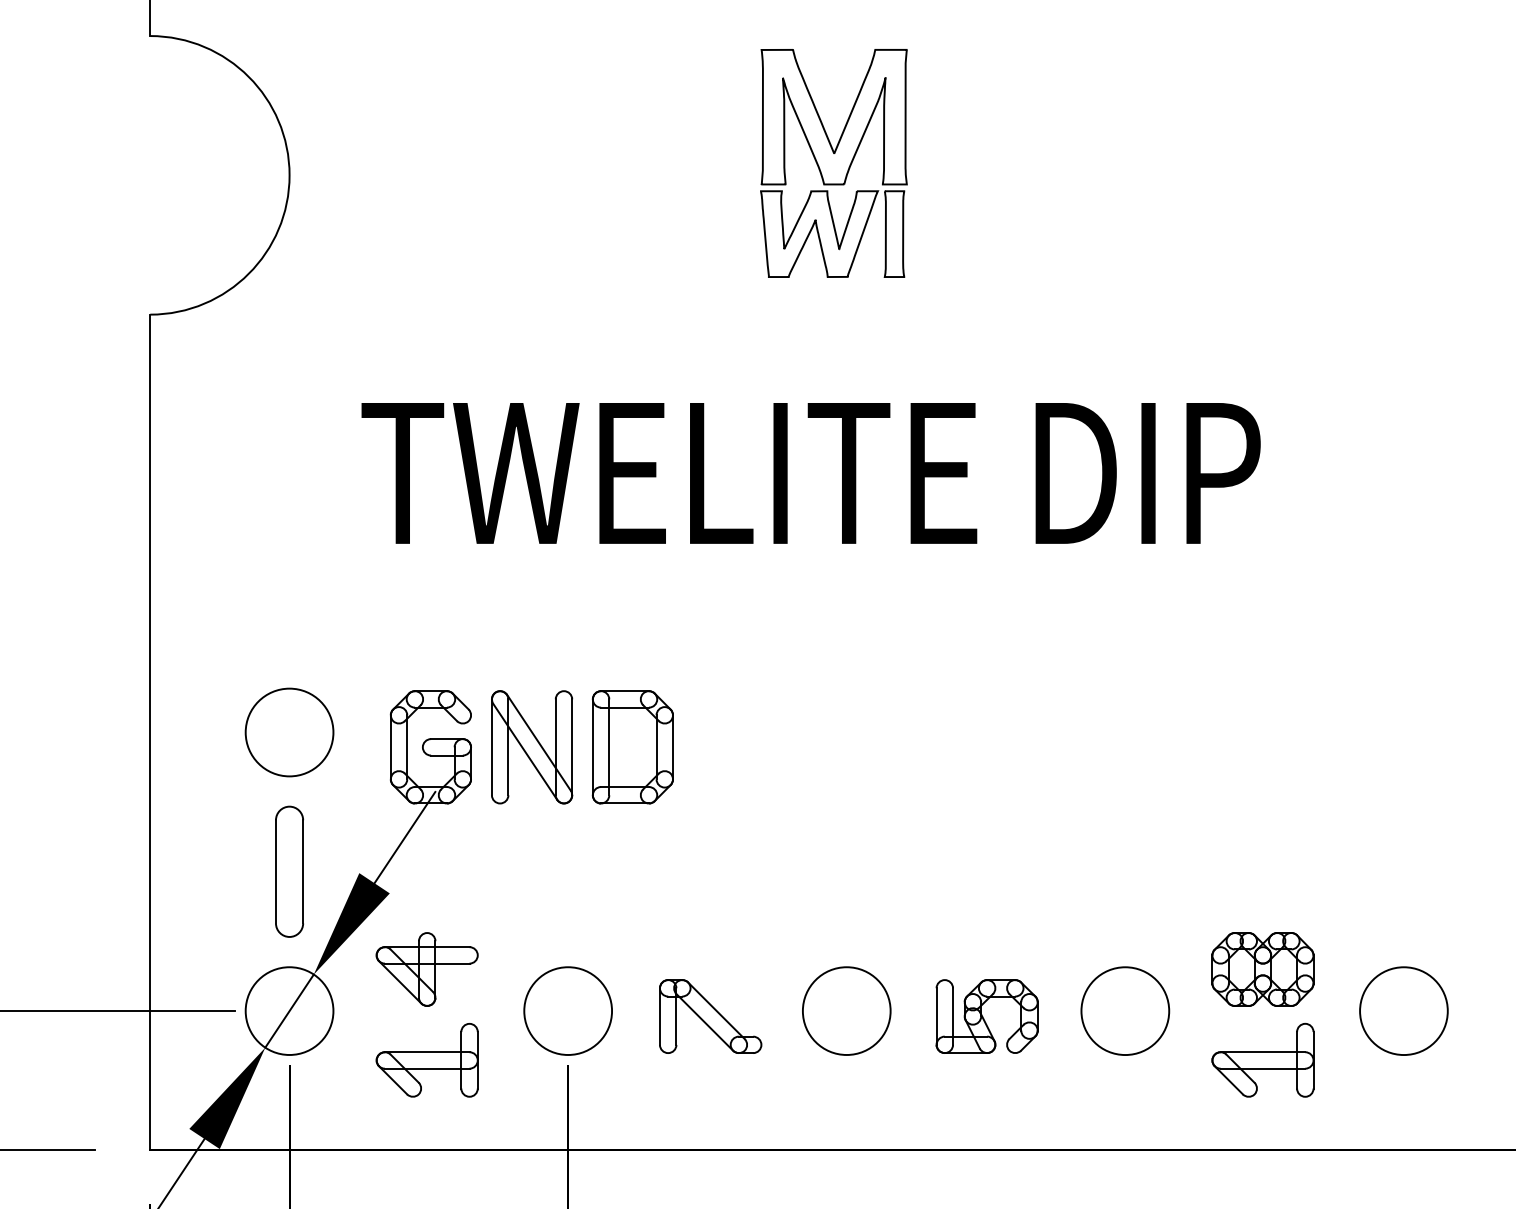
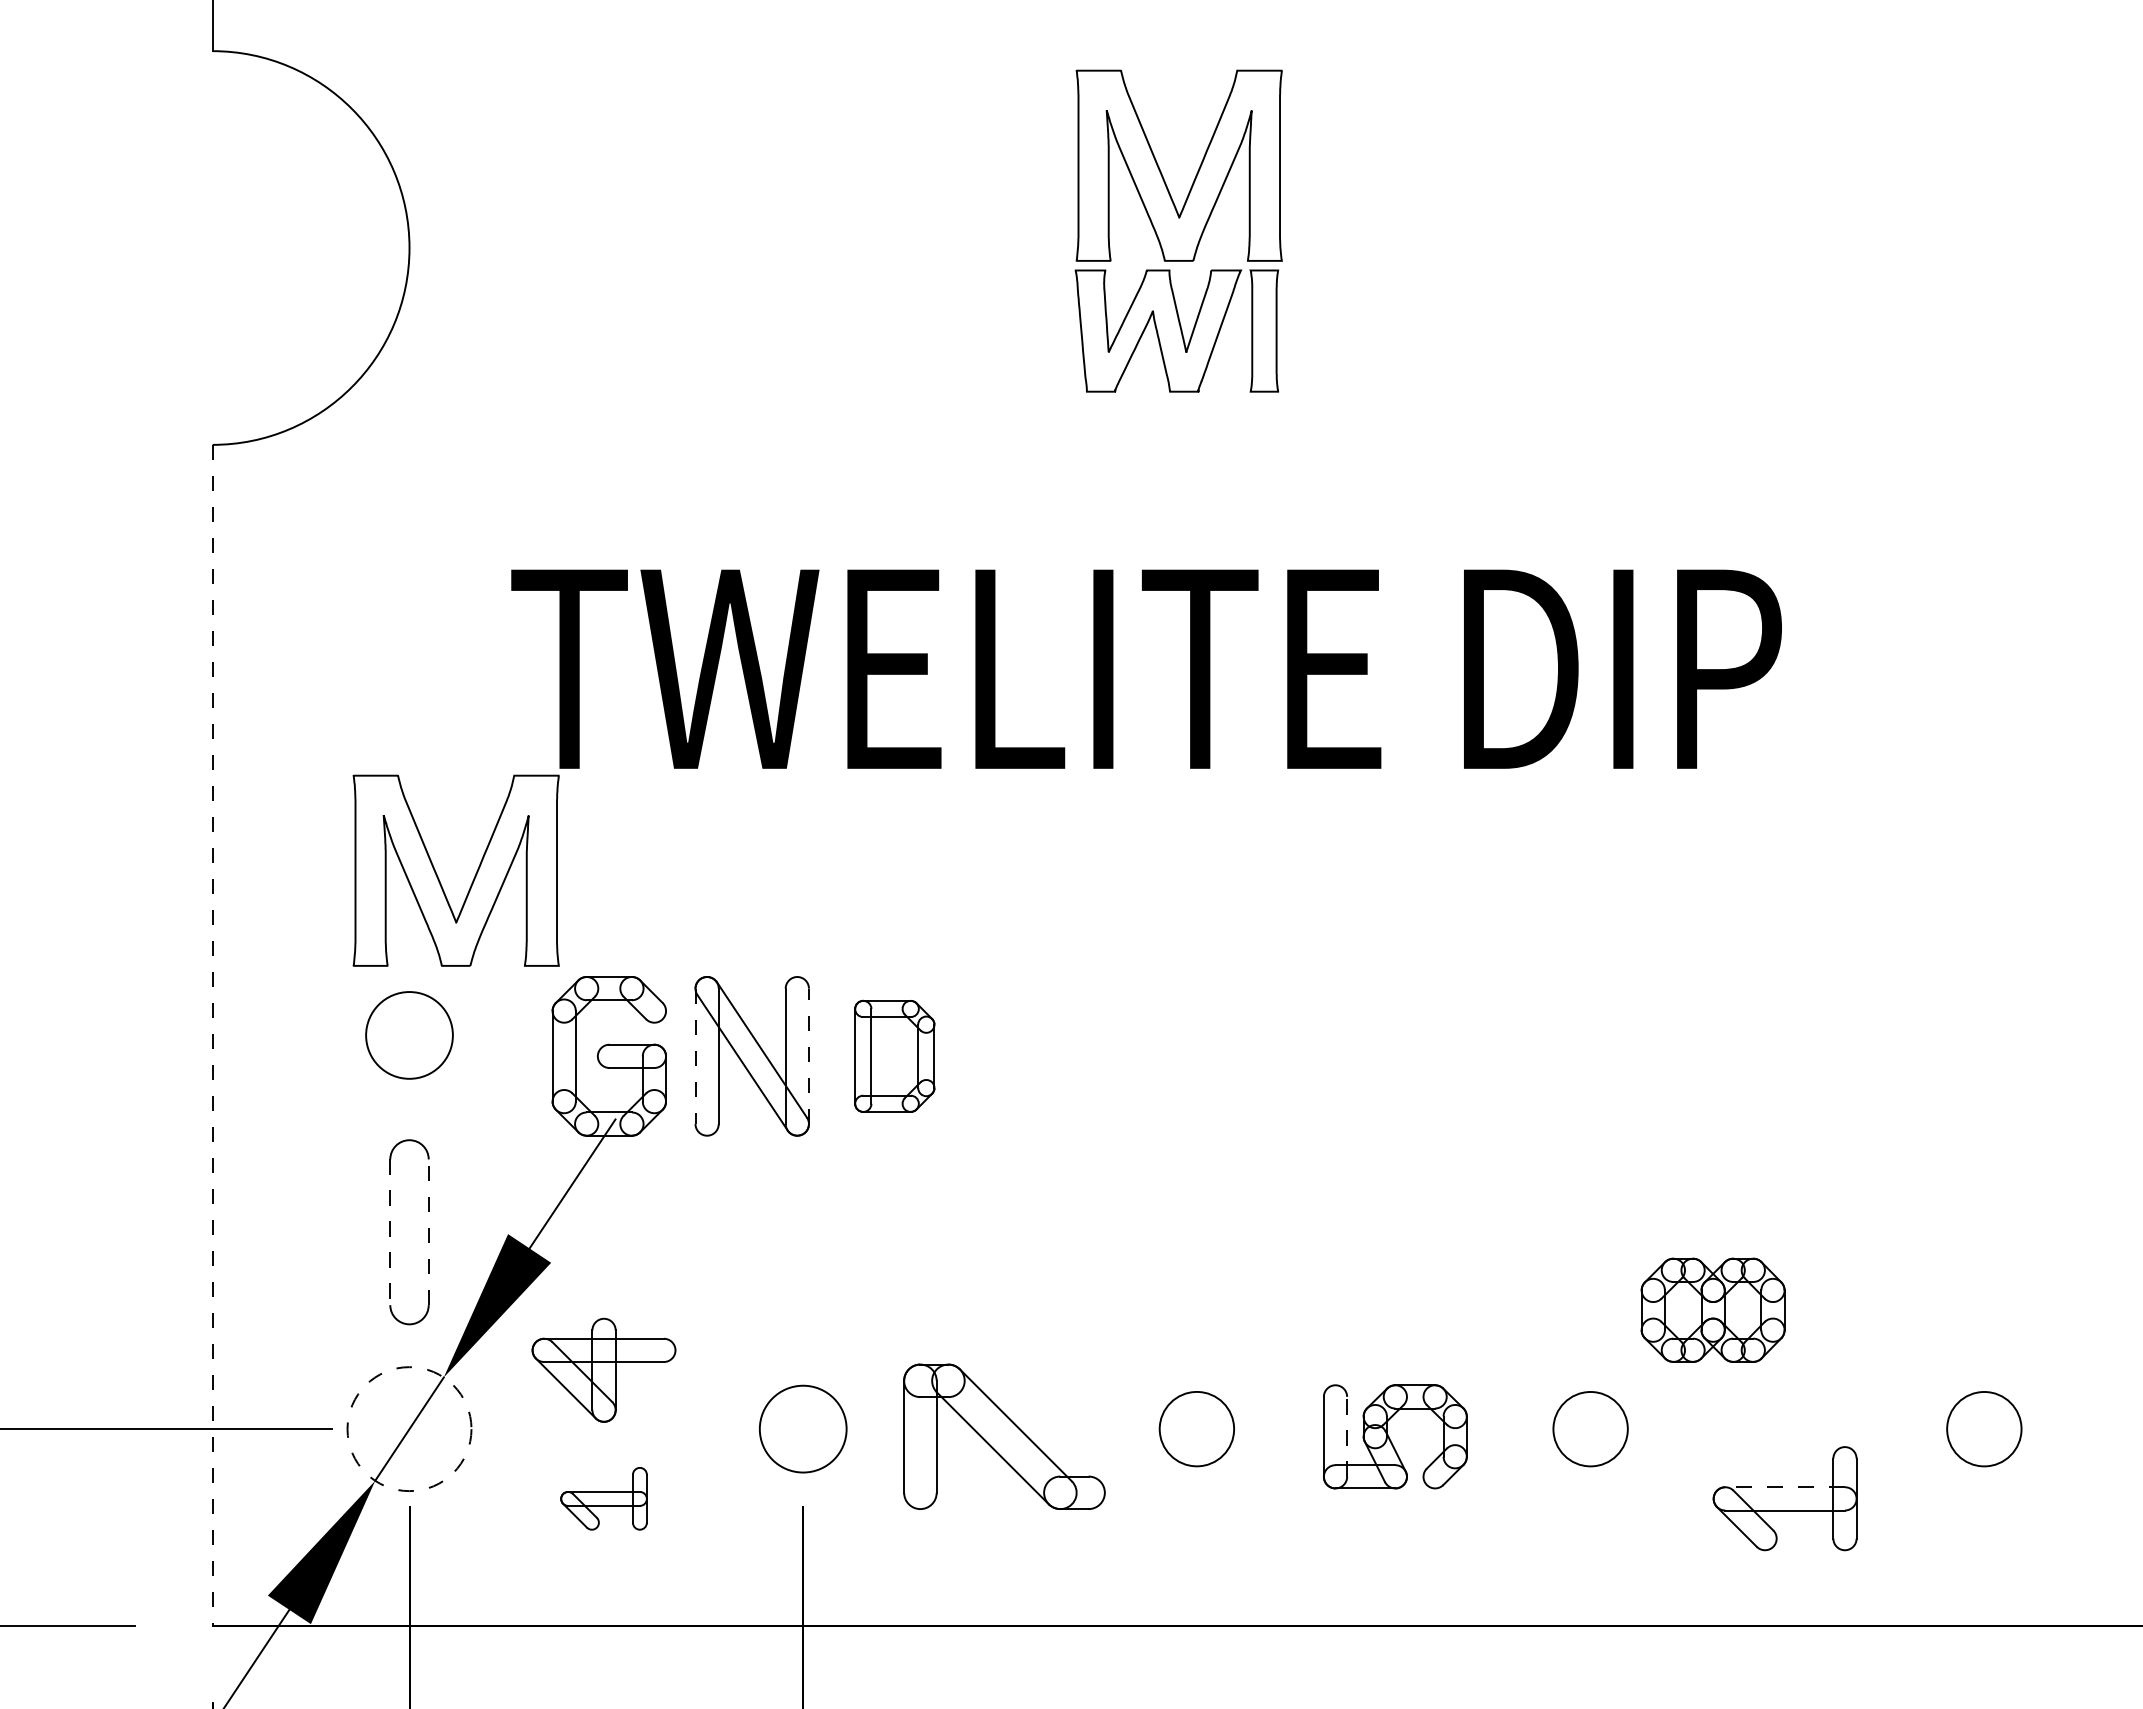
part: (310, 621) -> (439, 878), added
line: (150, 732) -> (212, 1035), solid -> dashed
circle: (289, 732) -> (409, 1035), size x0.7
line: (491, 747) -> (695, 1056), solid -> dashed
line: (571, 747) -> (808, 1056), solid -> dashed
part: (632, 747) -> (894, 1056), size x0.7
line: (276, 871) -> (390, 1232), solid -> dashed
line: (303, 871) -> (428, 1232), solid -> dashed
part: (1262, 968) -> (1712, 1309), moved
circle: (289, 1011) -> (409, 1429), solid -> dashed
circle: (568, 1011) -> (803, 1429), size x0.7
circle: (846, 1011) -> (1196, 1429), size x0.6
circle: (1125, 1011) -> (1590, 1429), size x0.6
circle: (1404, 1011) -> (1984, 1429), size x0.6
part: (710, 1016) -> (1004, 1436), size x1.4
line: (953, 1016) -> (1347, 1436), solid -> dashed
line: (1263, 1052) -> (1785, 1487), solid -> dashed
part: (426, 1060) -> (603, 1498), size x0.6

